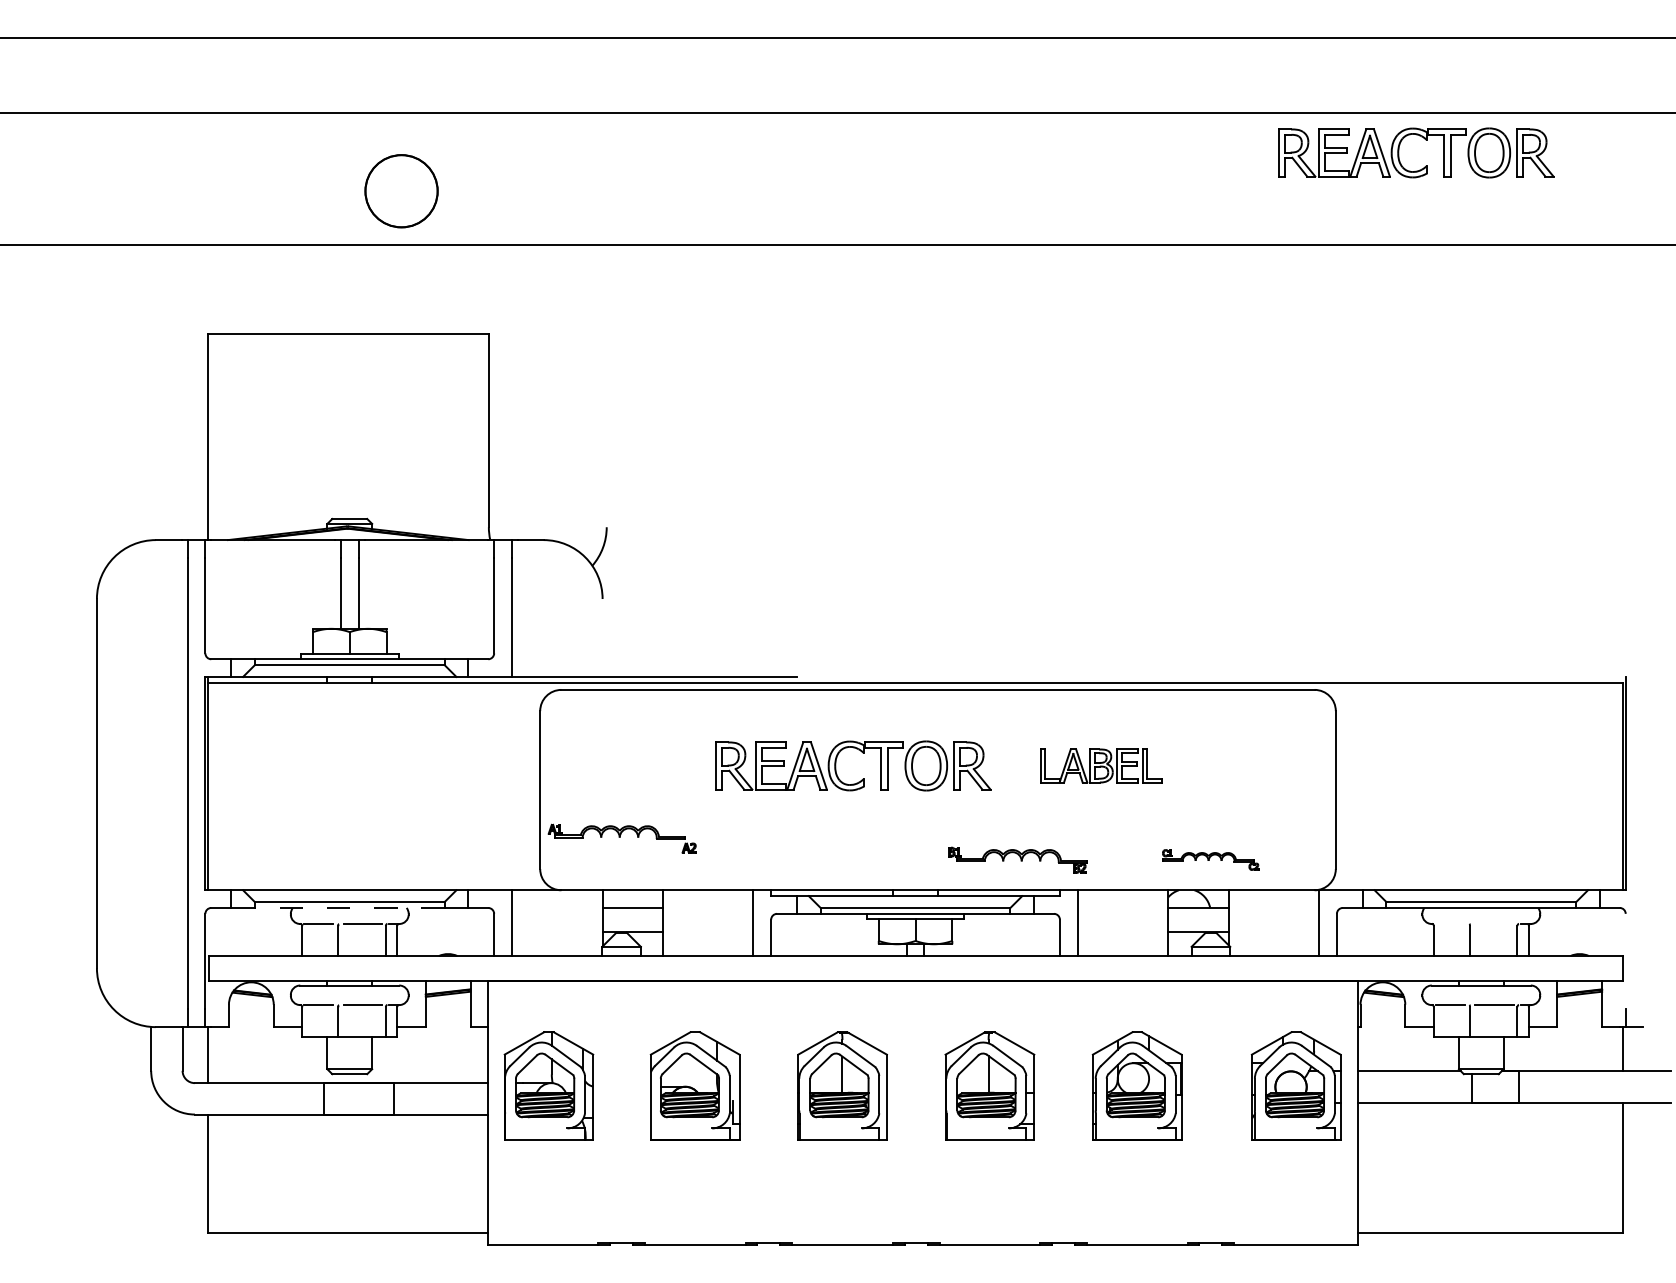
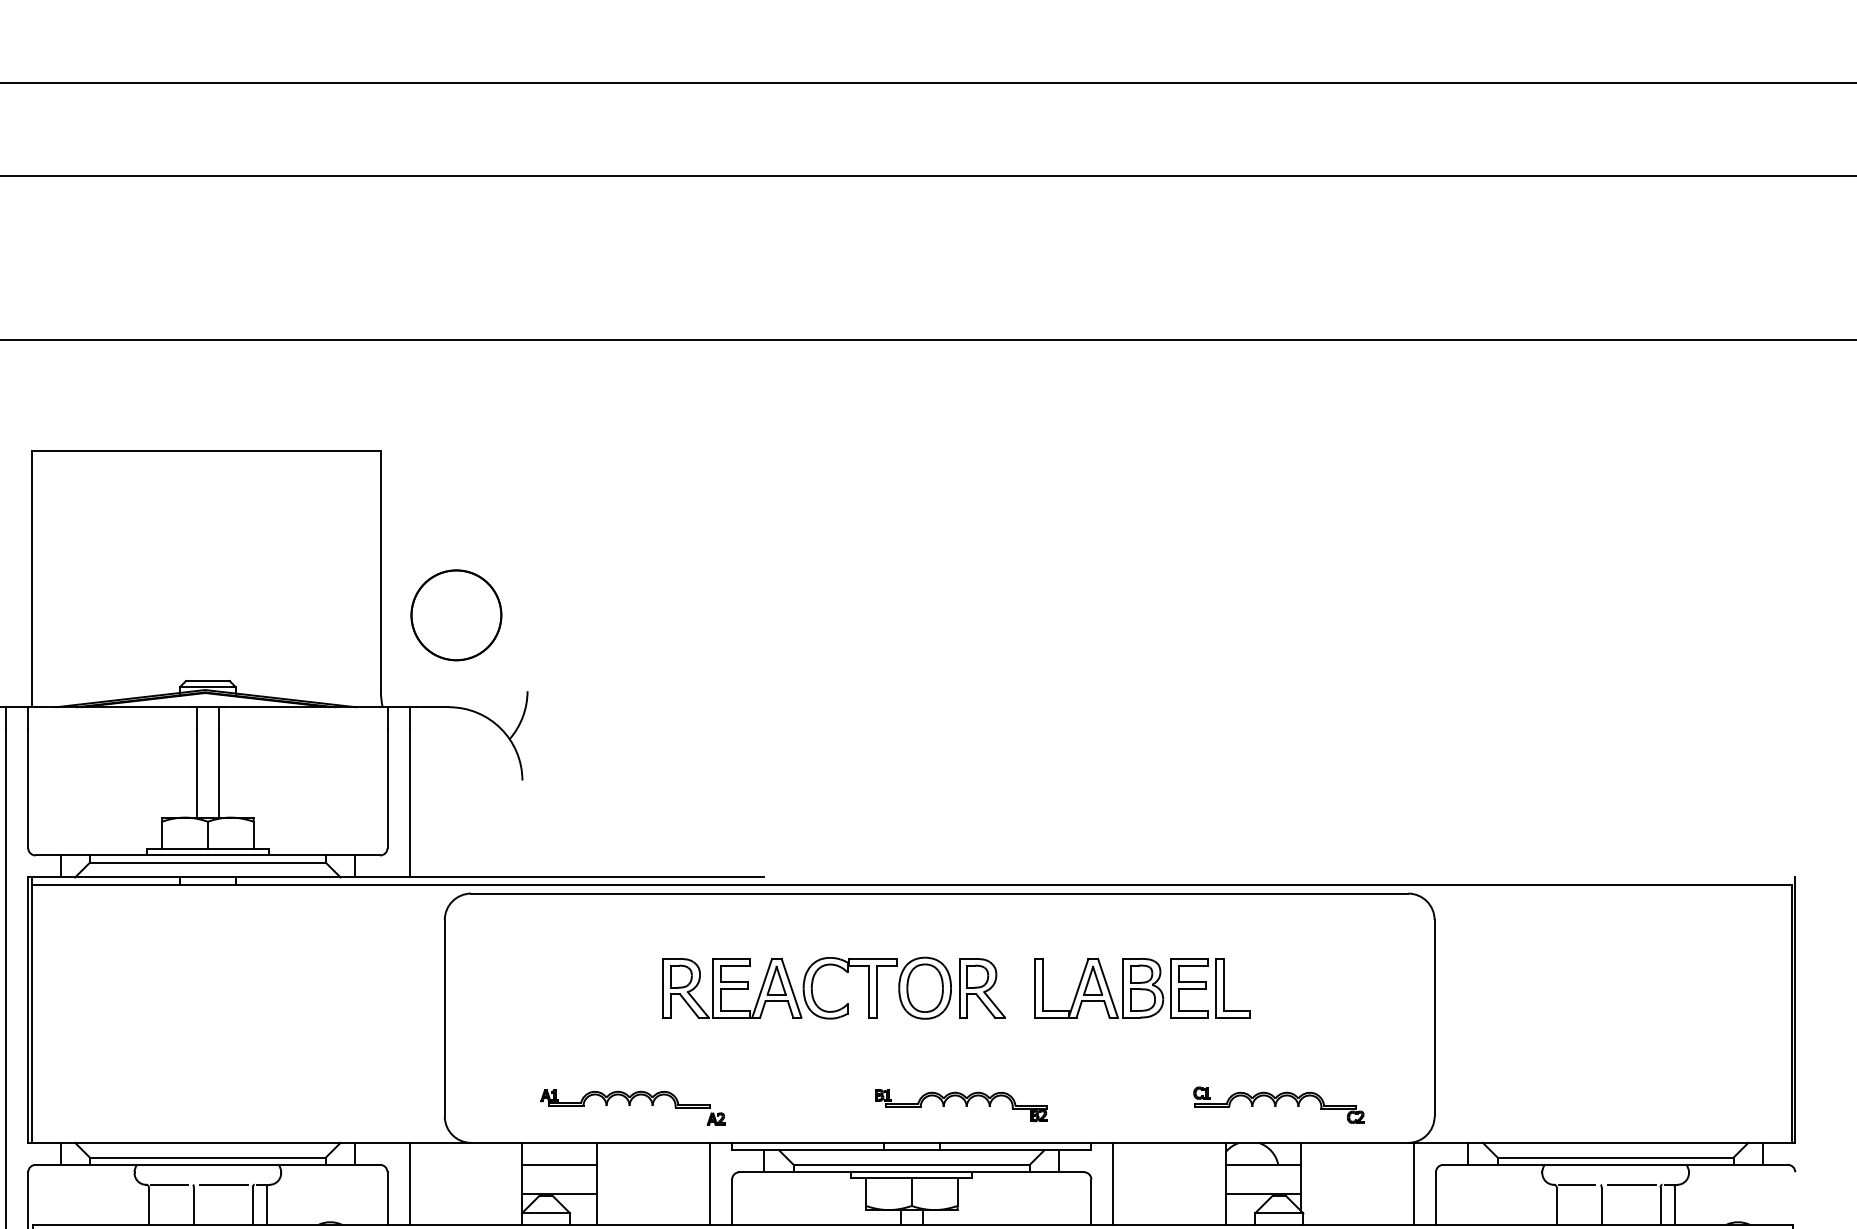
part: (1425, 140) -> (1546, 210), removed
circle: (401, 191) -> (456, 615), moved
part: (1101, 765) -> (1143, 987), size x1.43
part: (621, 838) -> (631, 1107), moved
part: (1017, 859) -> (961, 1104), moved
part: (1210, 859) -> (1278, 1104), size x1.43
line: (349, 907) -> (207, 1164), dashed -> solid
line: (1450, 923) -> (1577, 1184), added
line: (1494, 923) -> (1632, 1184), added

